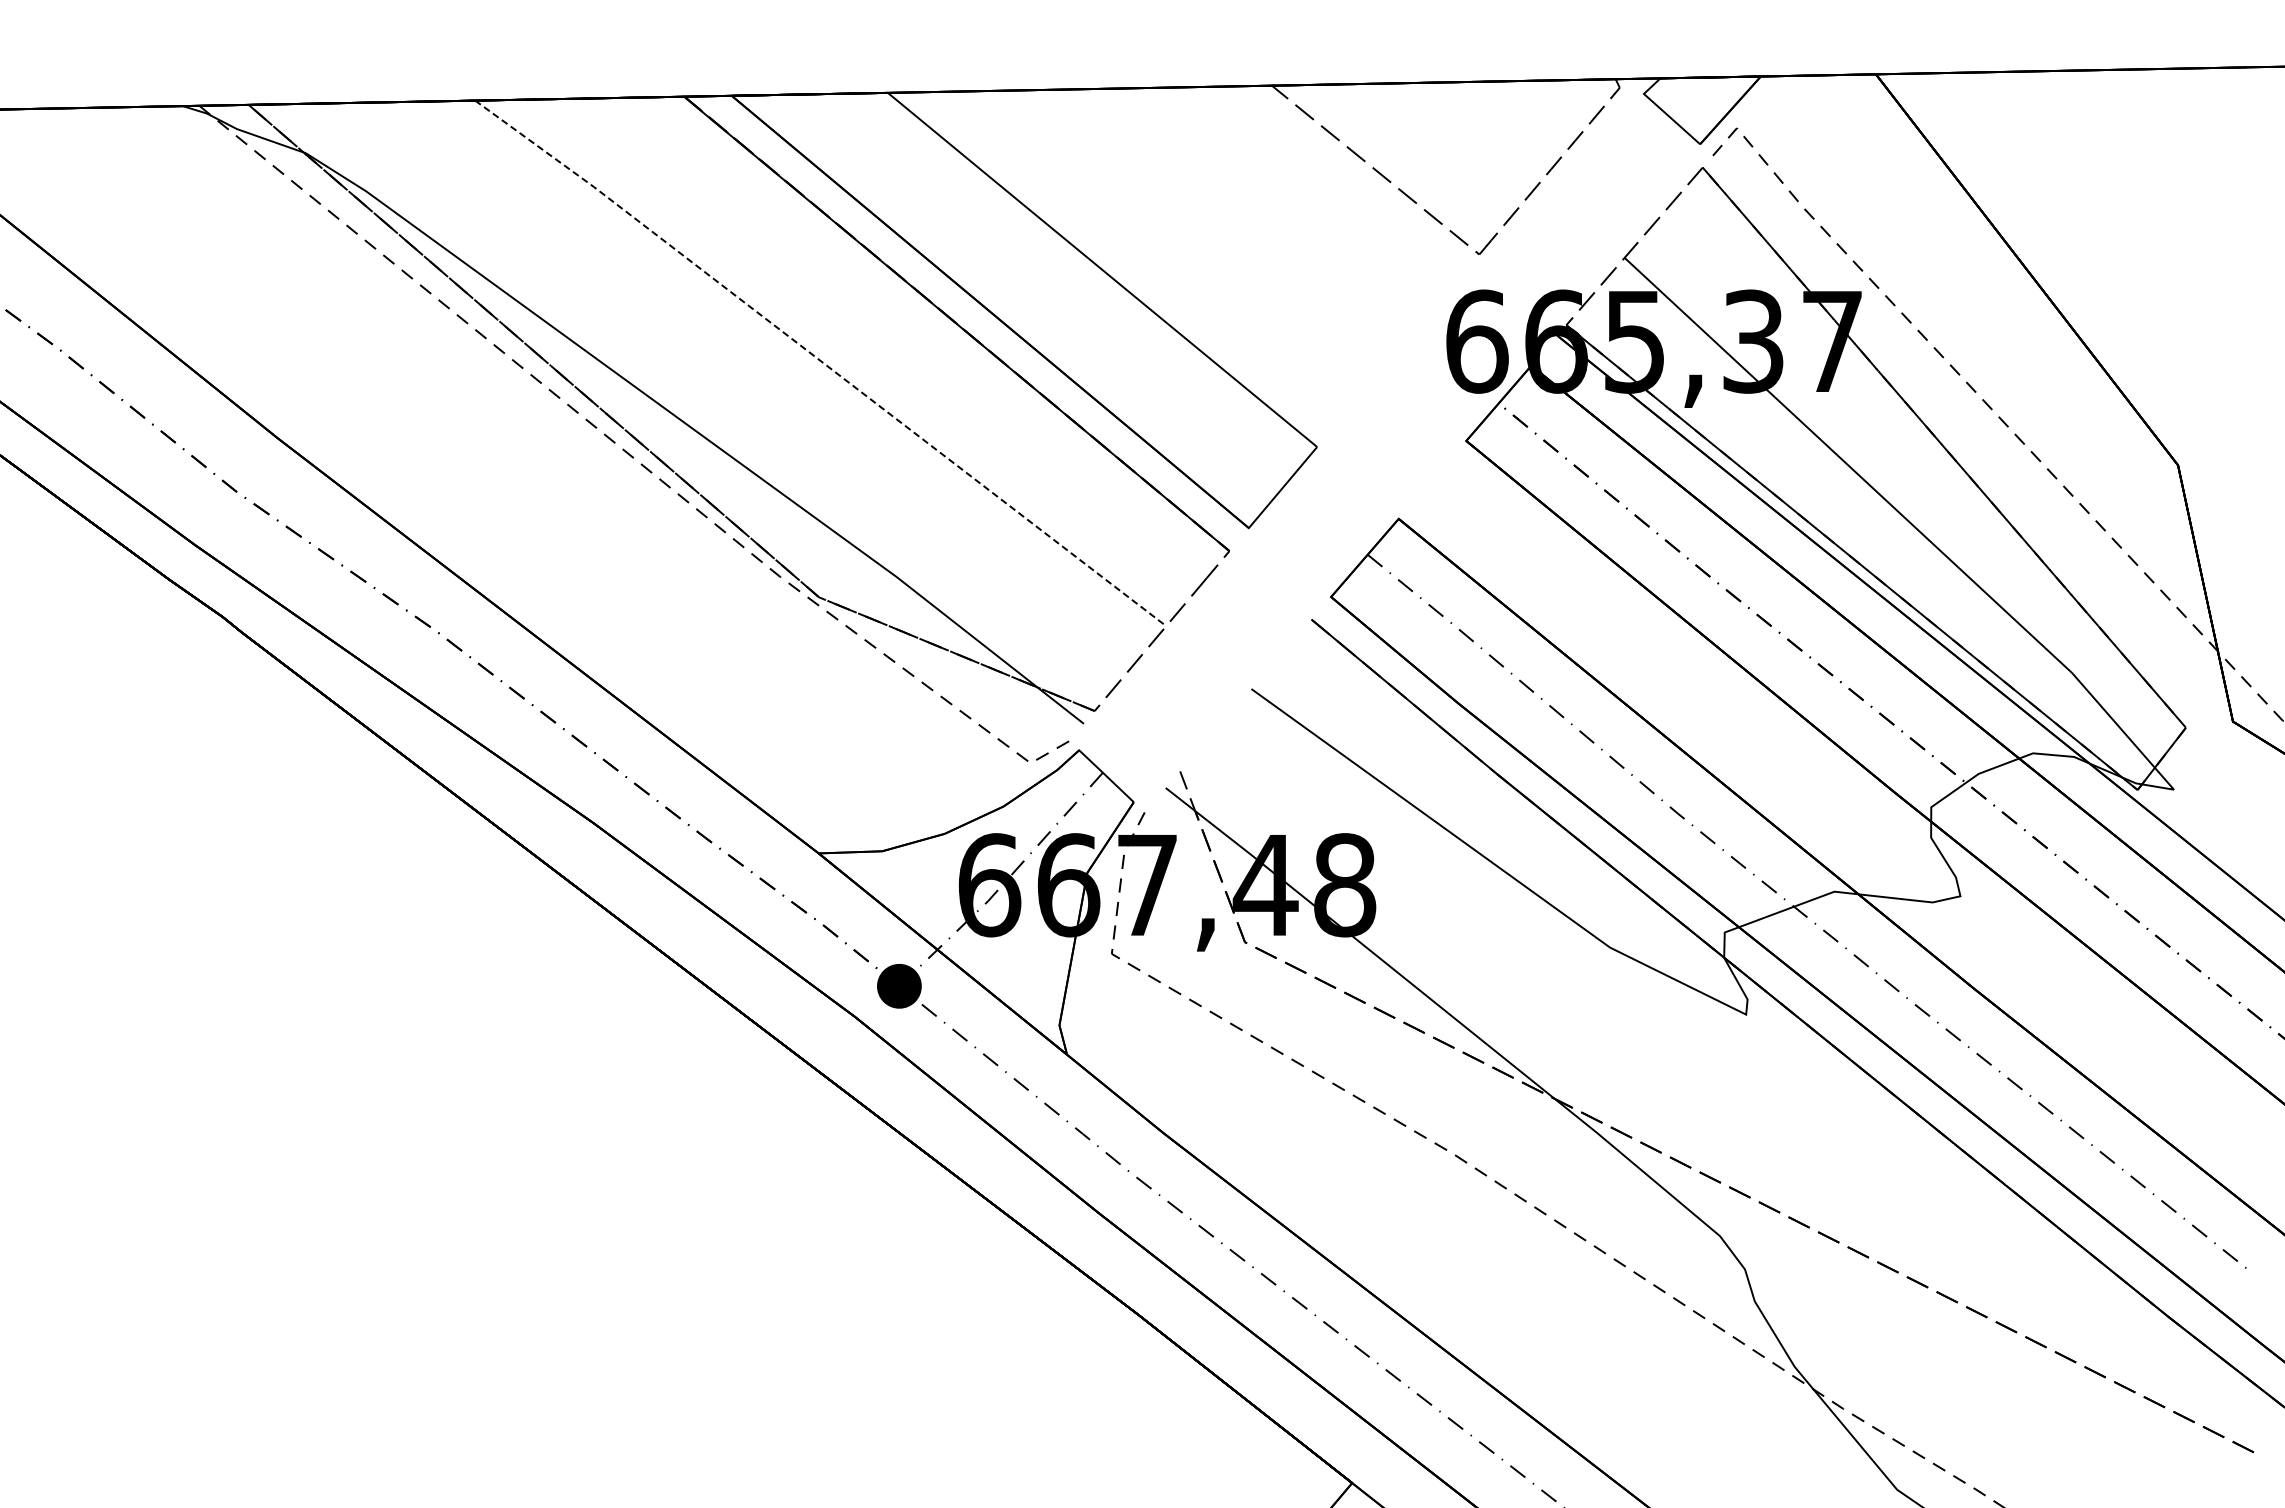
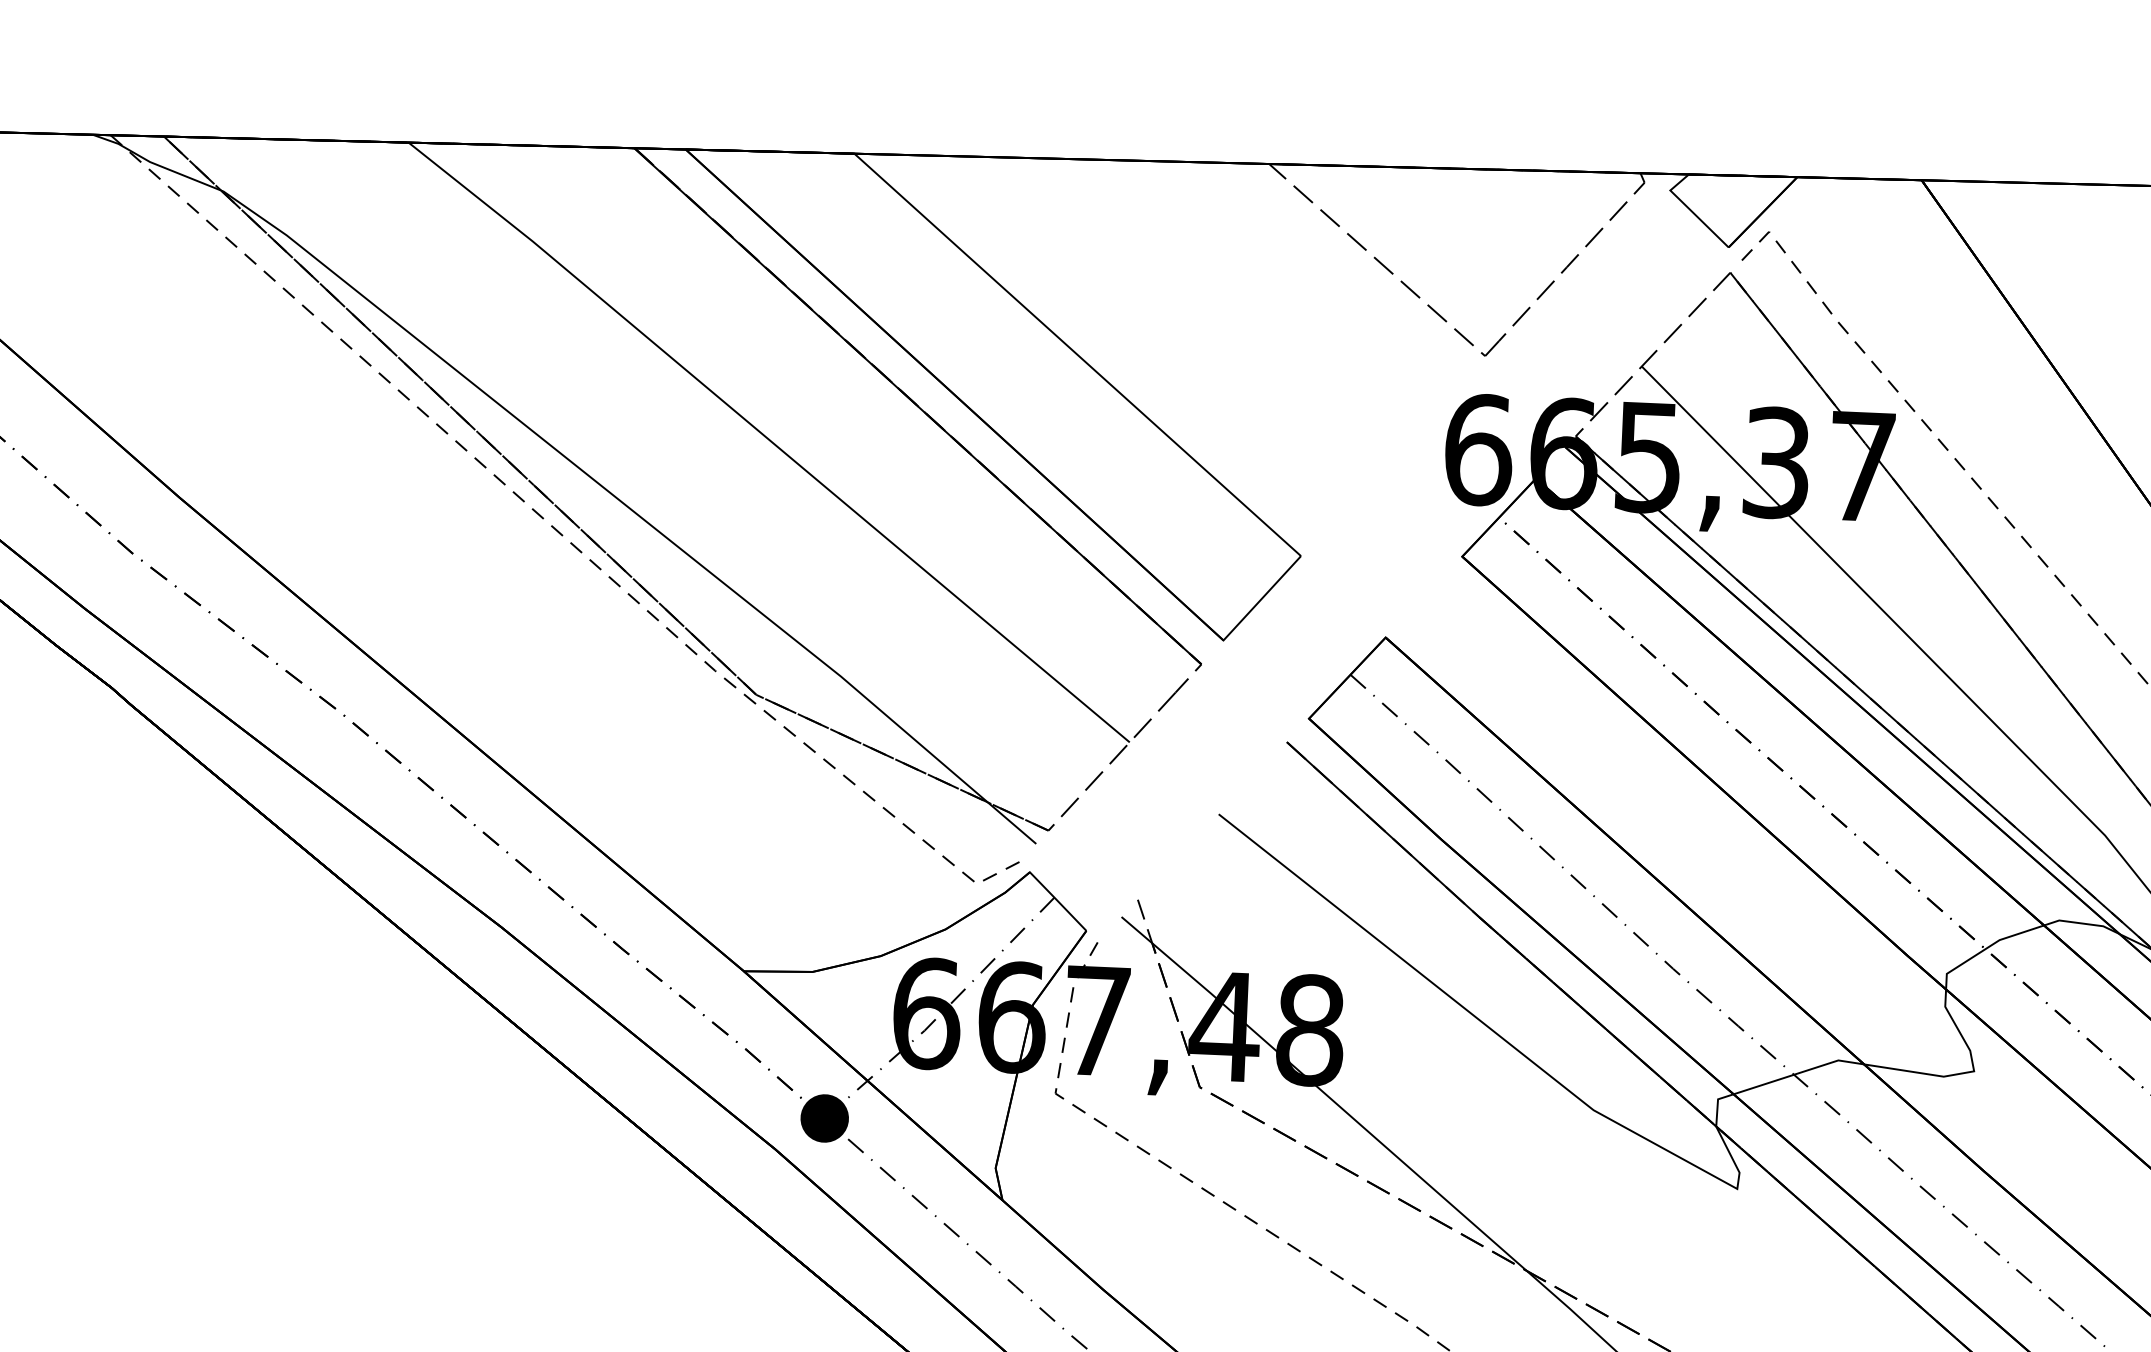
line: (822, 362) -> (771, 441), dashed -> solid

